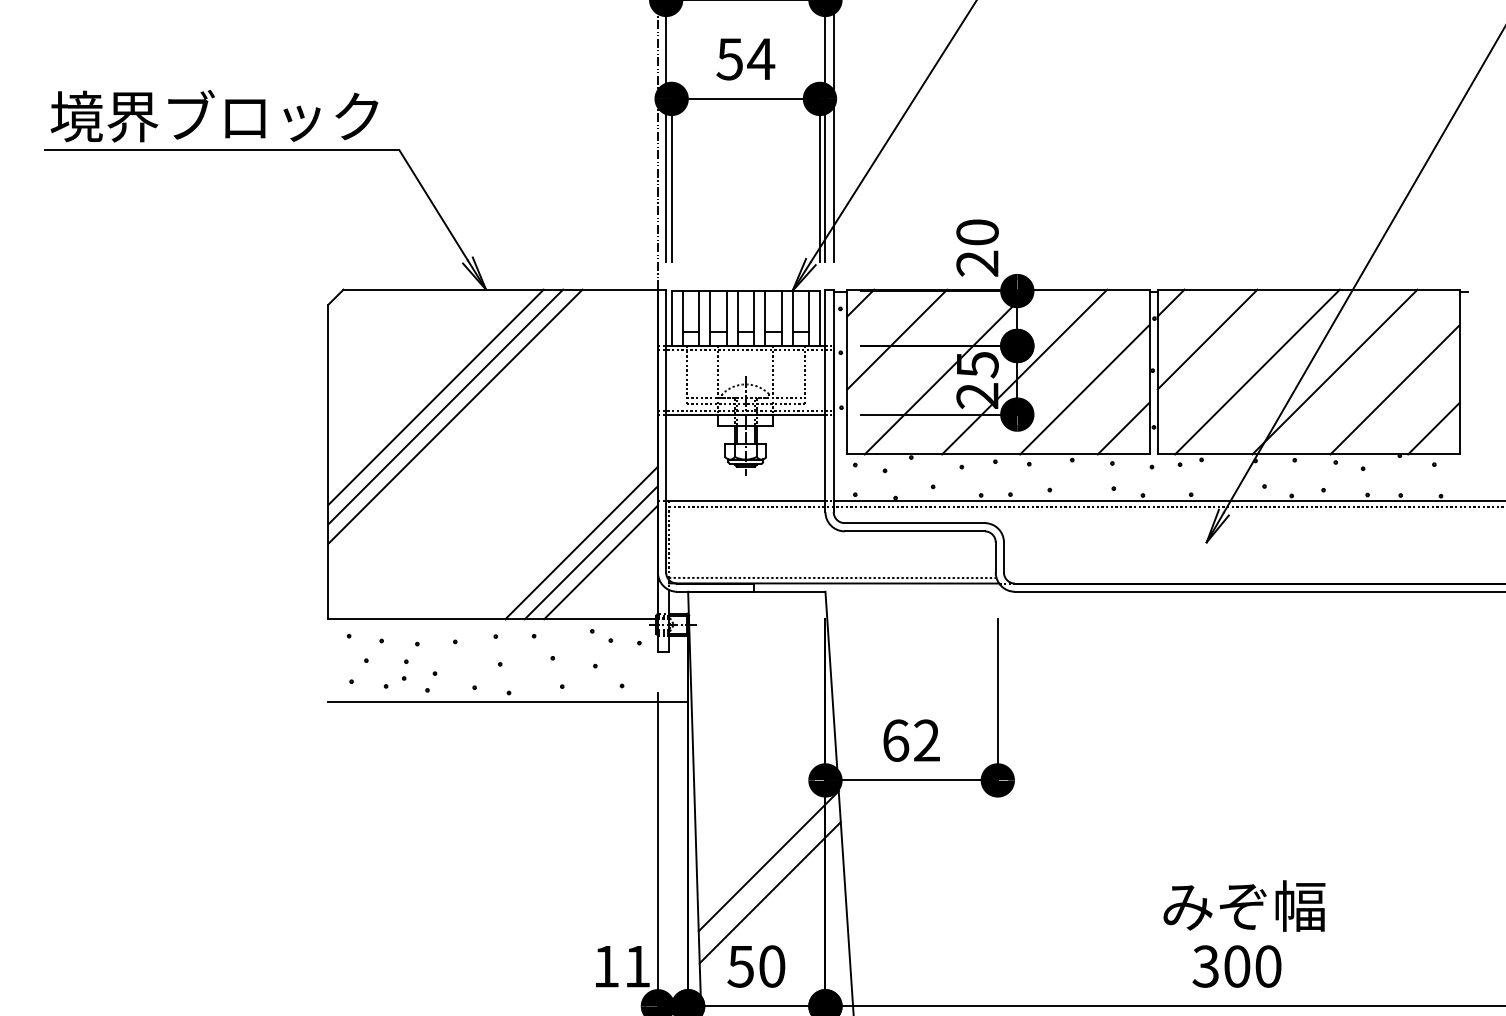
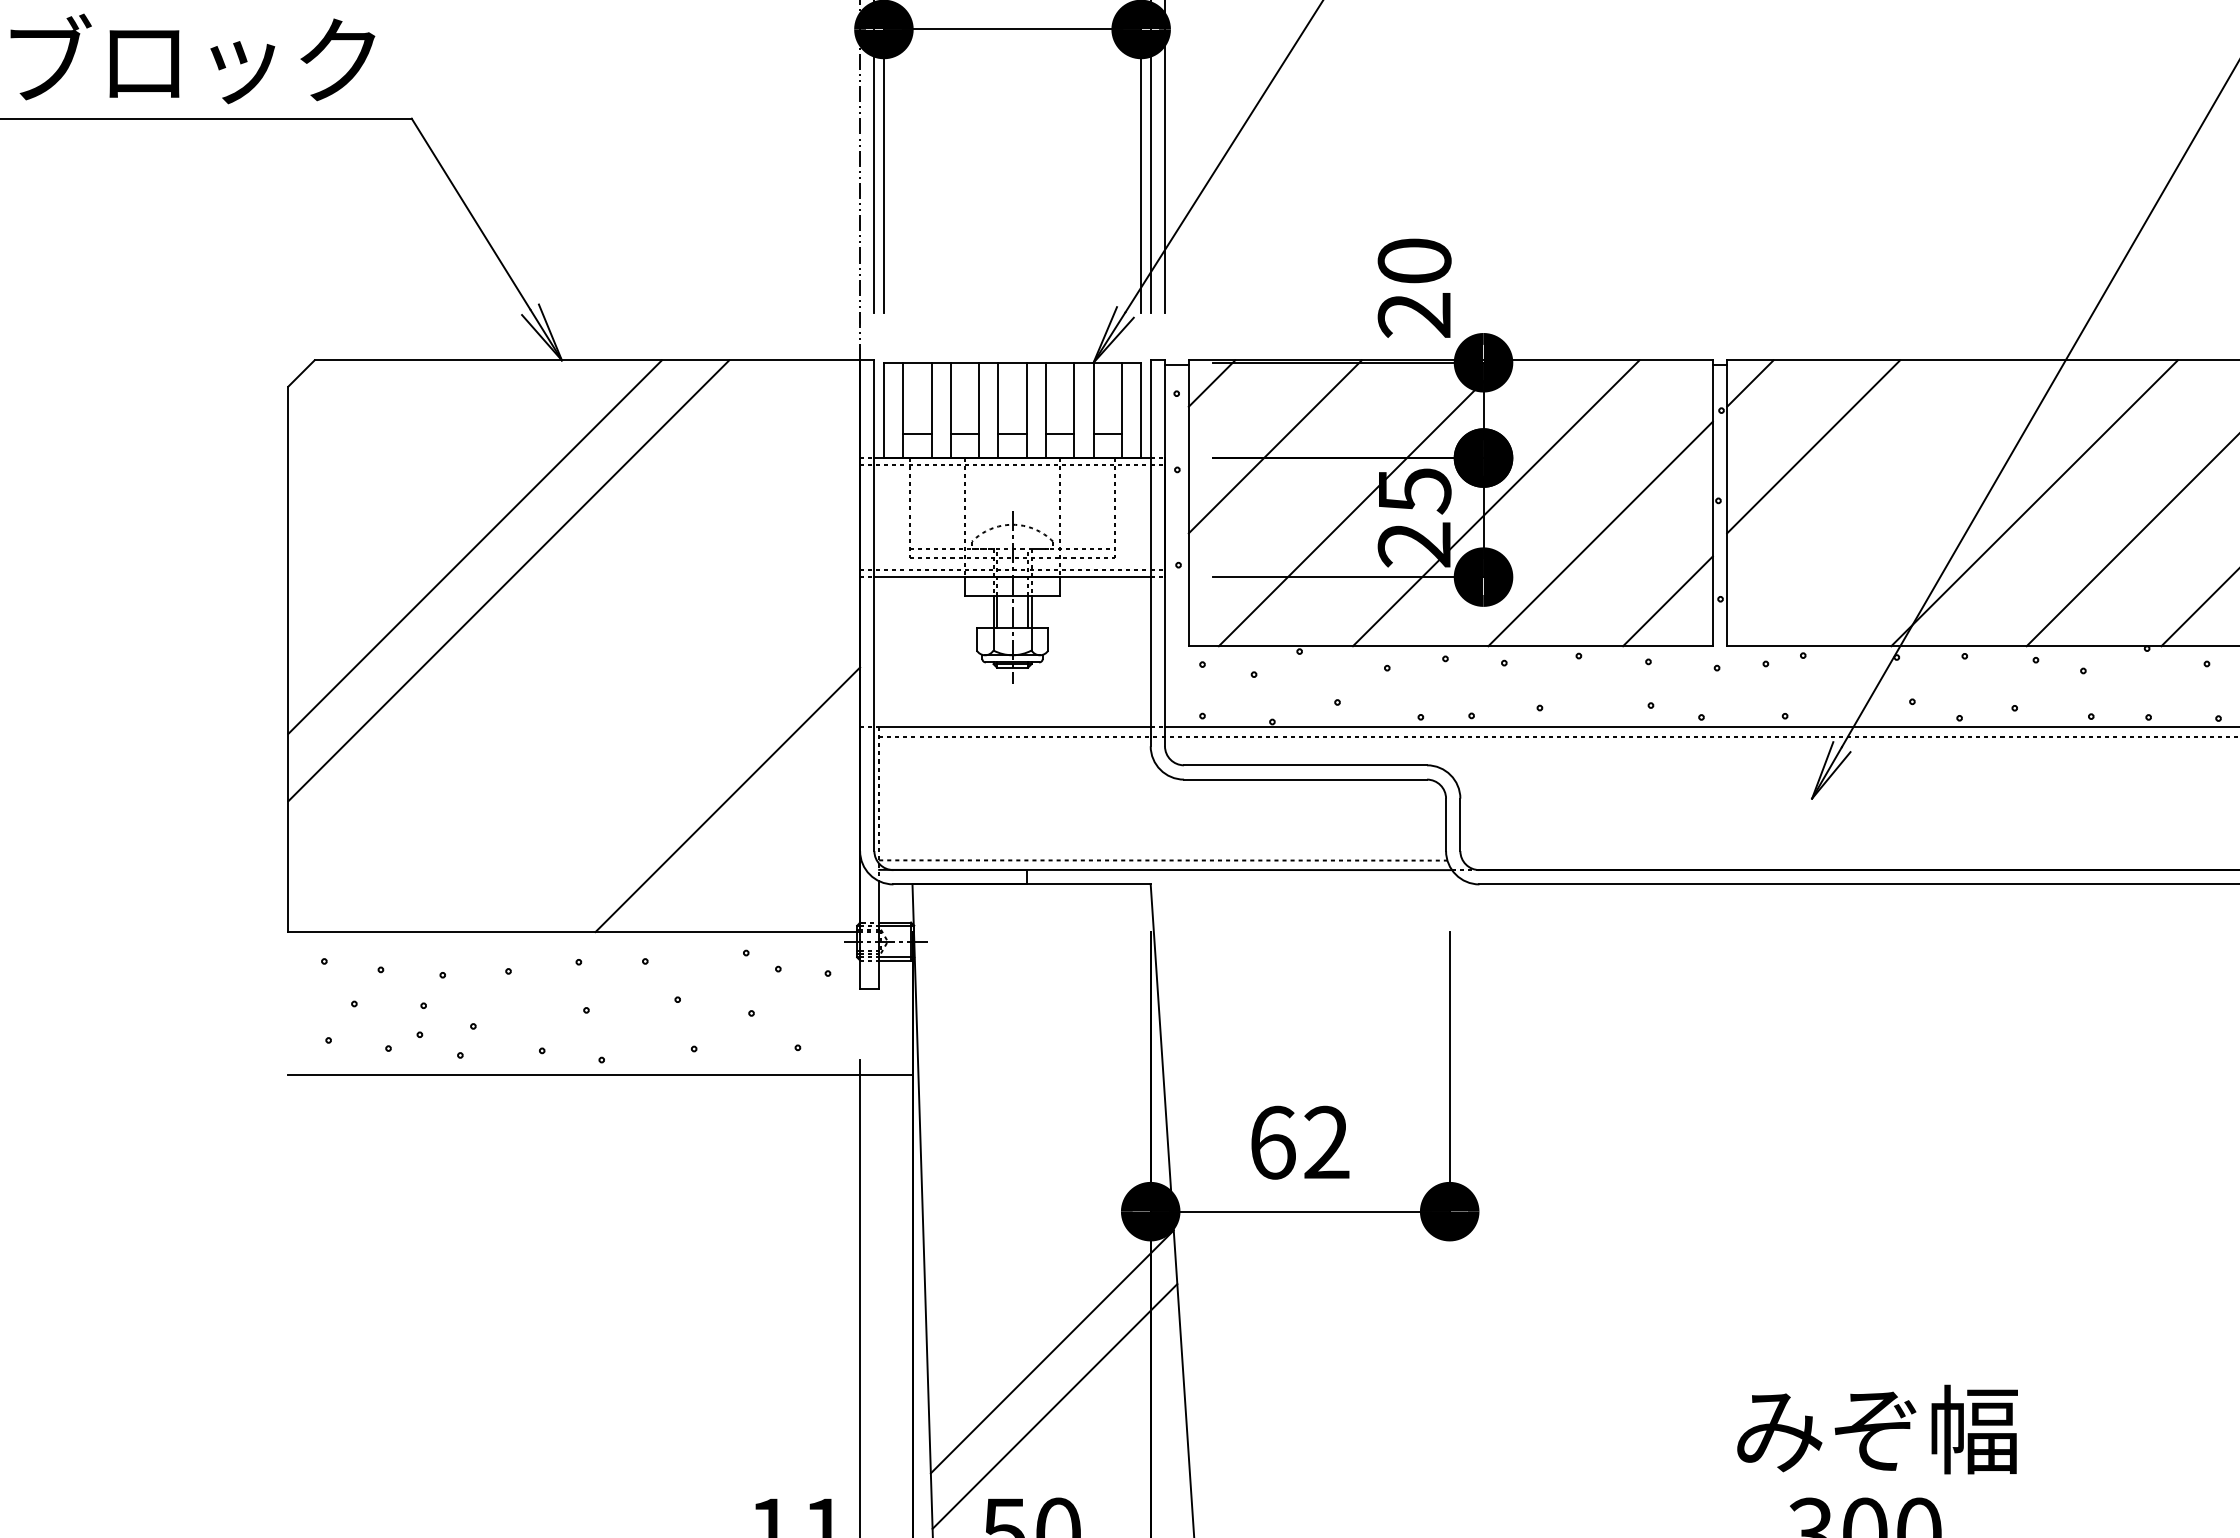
line: (1257, 371) -> (1900, 502), removed
line: (445, 406) -> (491, 563), removed
line: (590, 552) -> (743, 816), removed
line: (600, 562) -> (760, 833), removed

